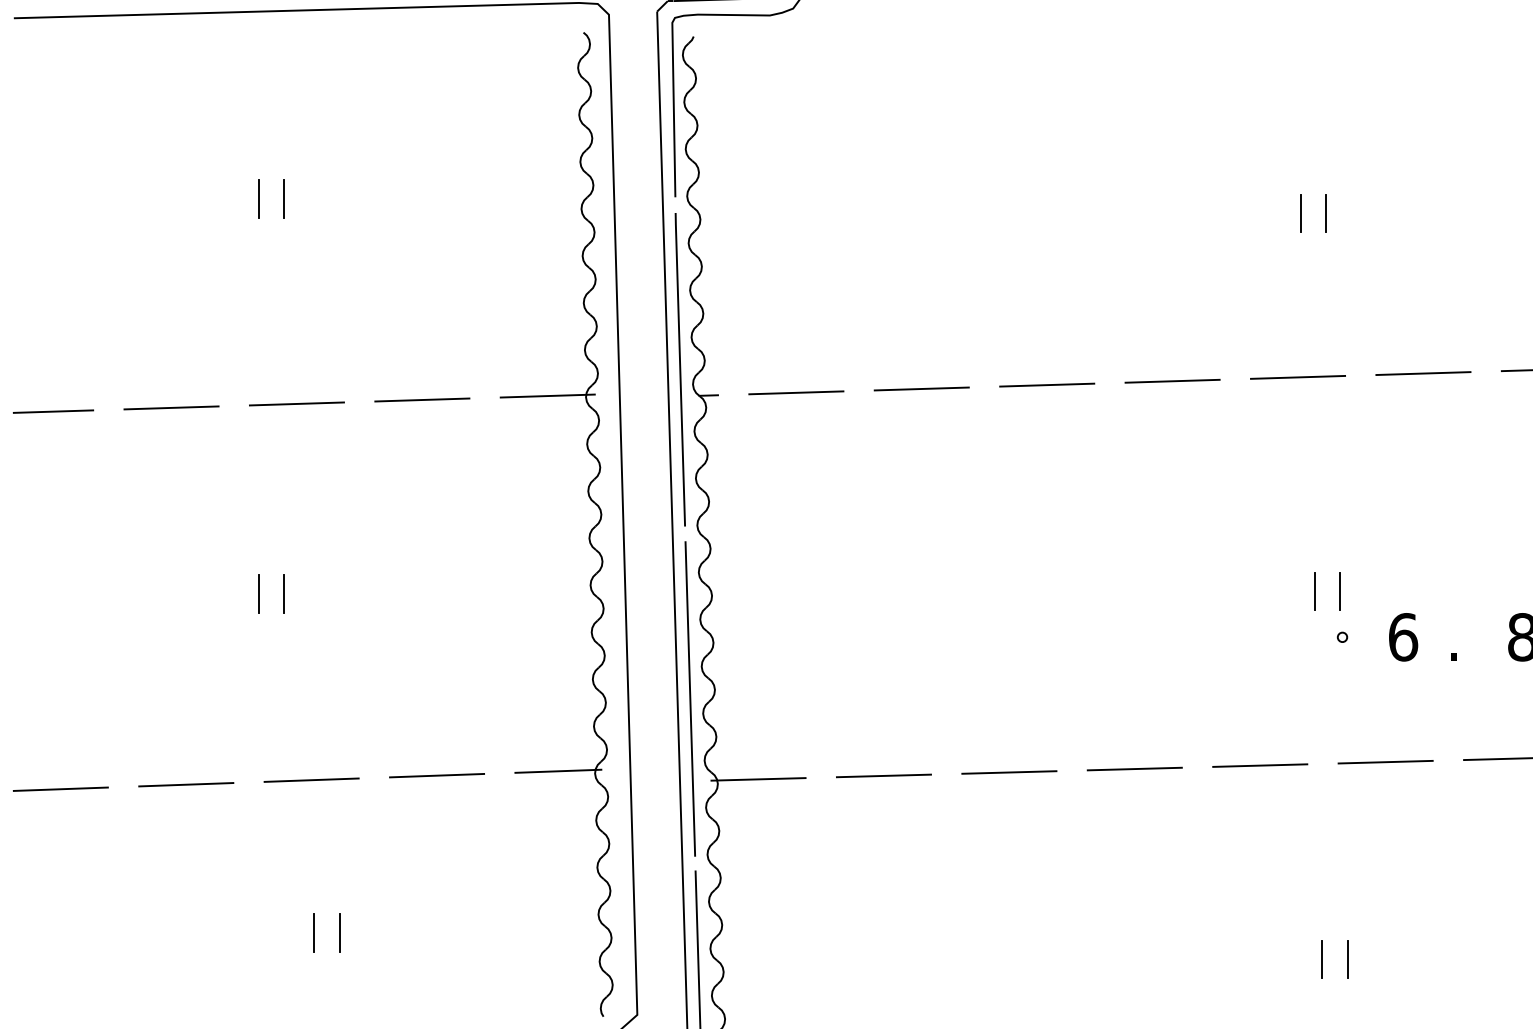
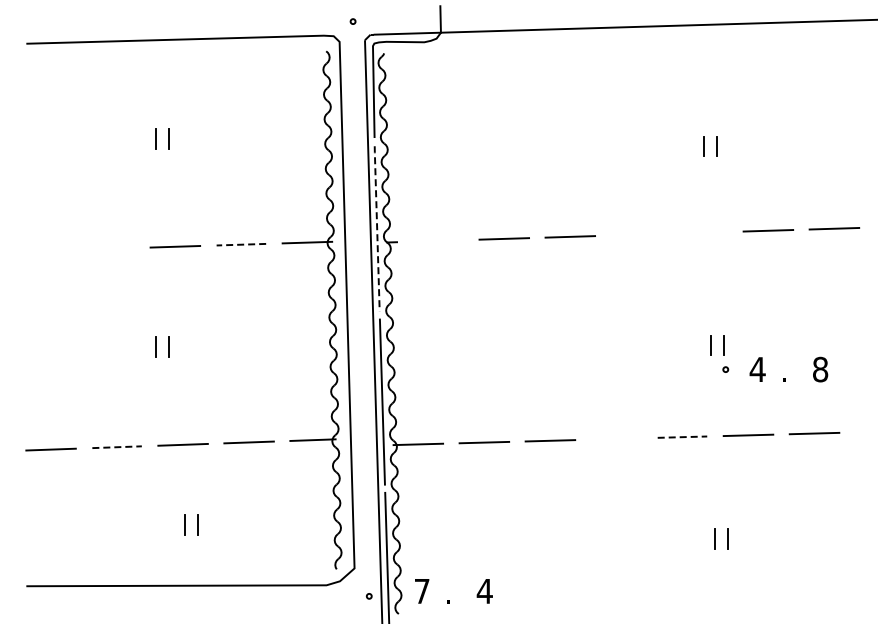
line: (680, 367) -> (377, 227), solid -> dashed
line: (1298, 376) -> (702, 232), removed
line: (1172, 380) -> (636, 234), removed
line: (796, 392) -> (438, 240), removed
line: (422, 399) -> (241, 244), solid -> dashed
line: (171, 407) -> (109, 248), removed
line: (54, 411) -> (47, 250), removed
text: (1402, 637) -> (757, 369), 6 -> 4
line: (1260, 766) -> (682, 437), solid -> dashed
line: (1134, 768) -> (616, 438), removed
line: (187, 785) -> (117, 447), solid -> dashed

